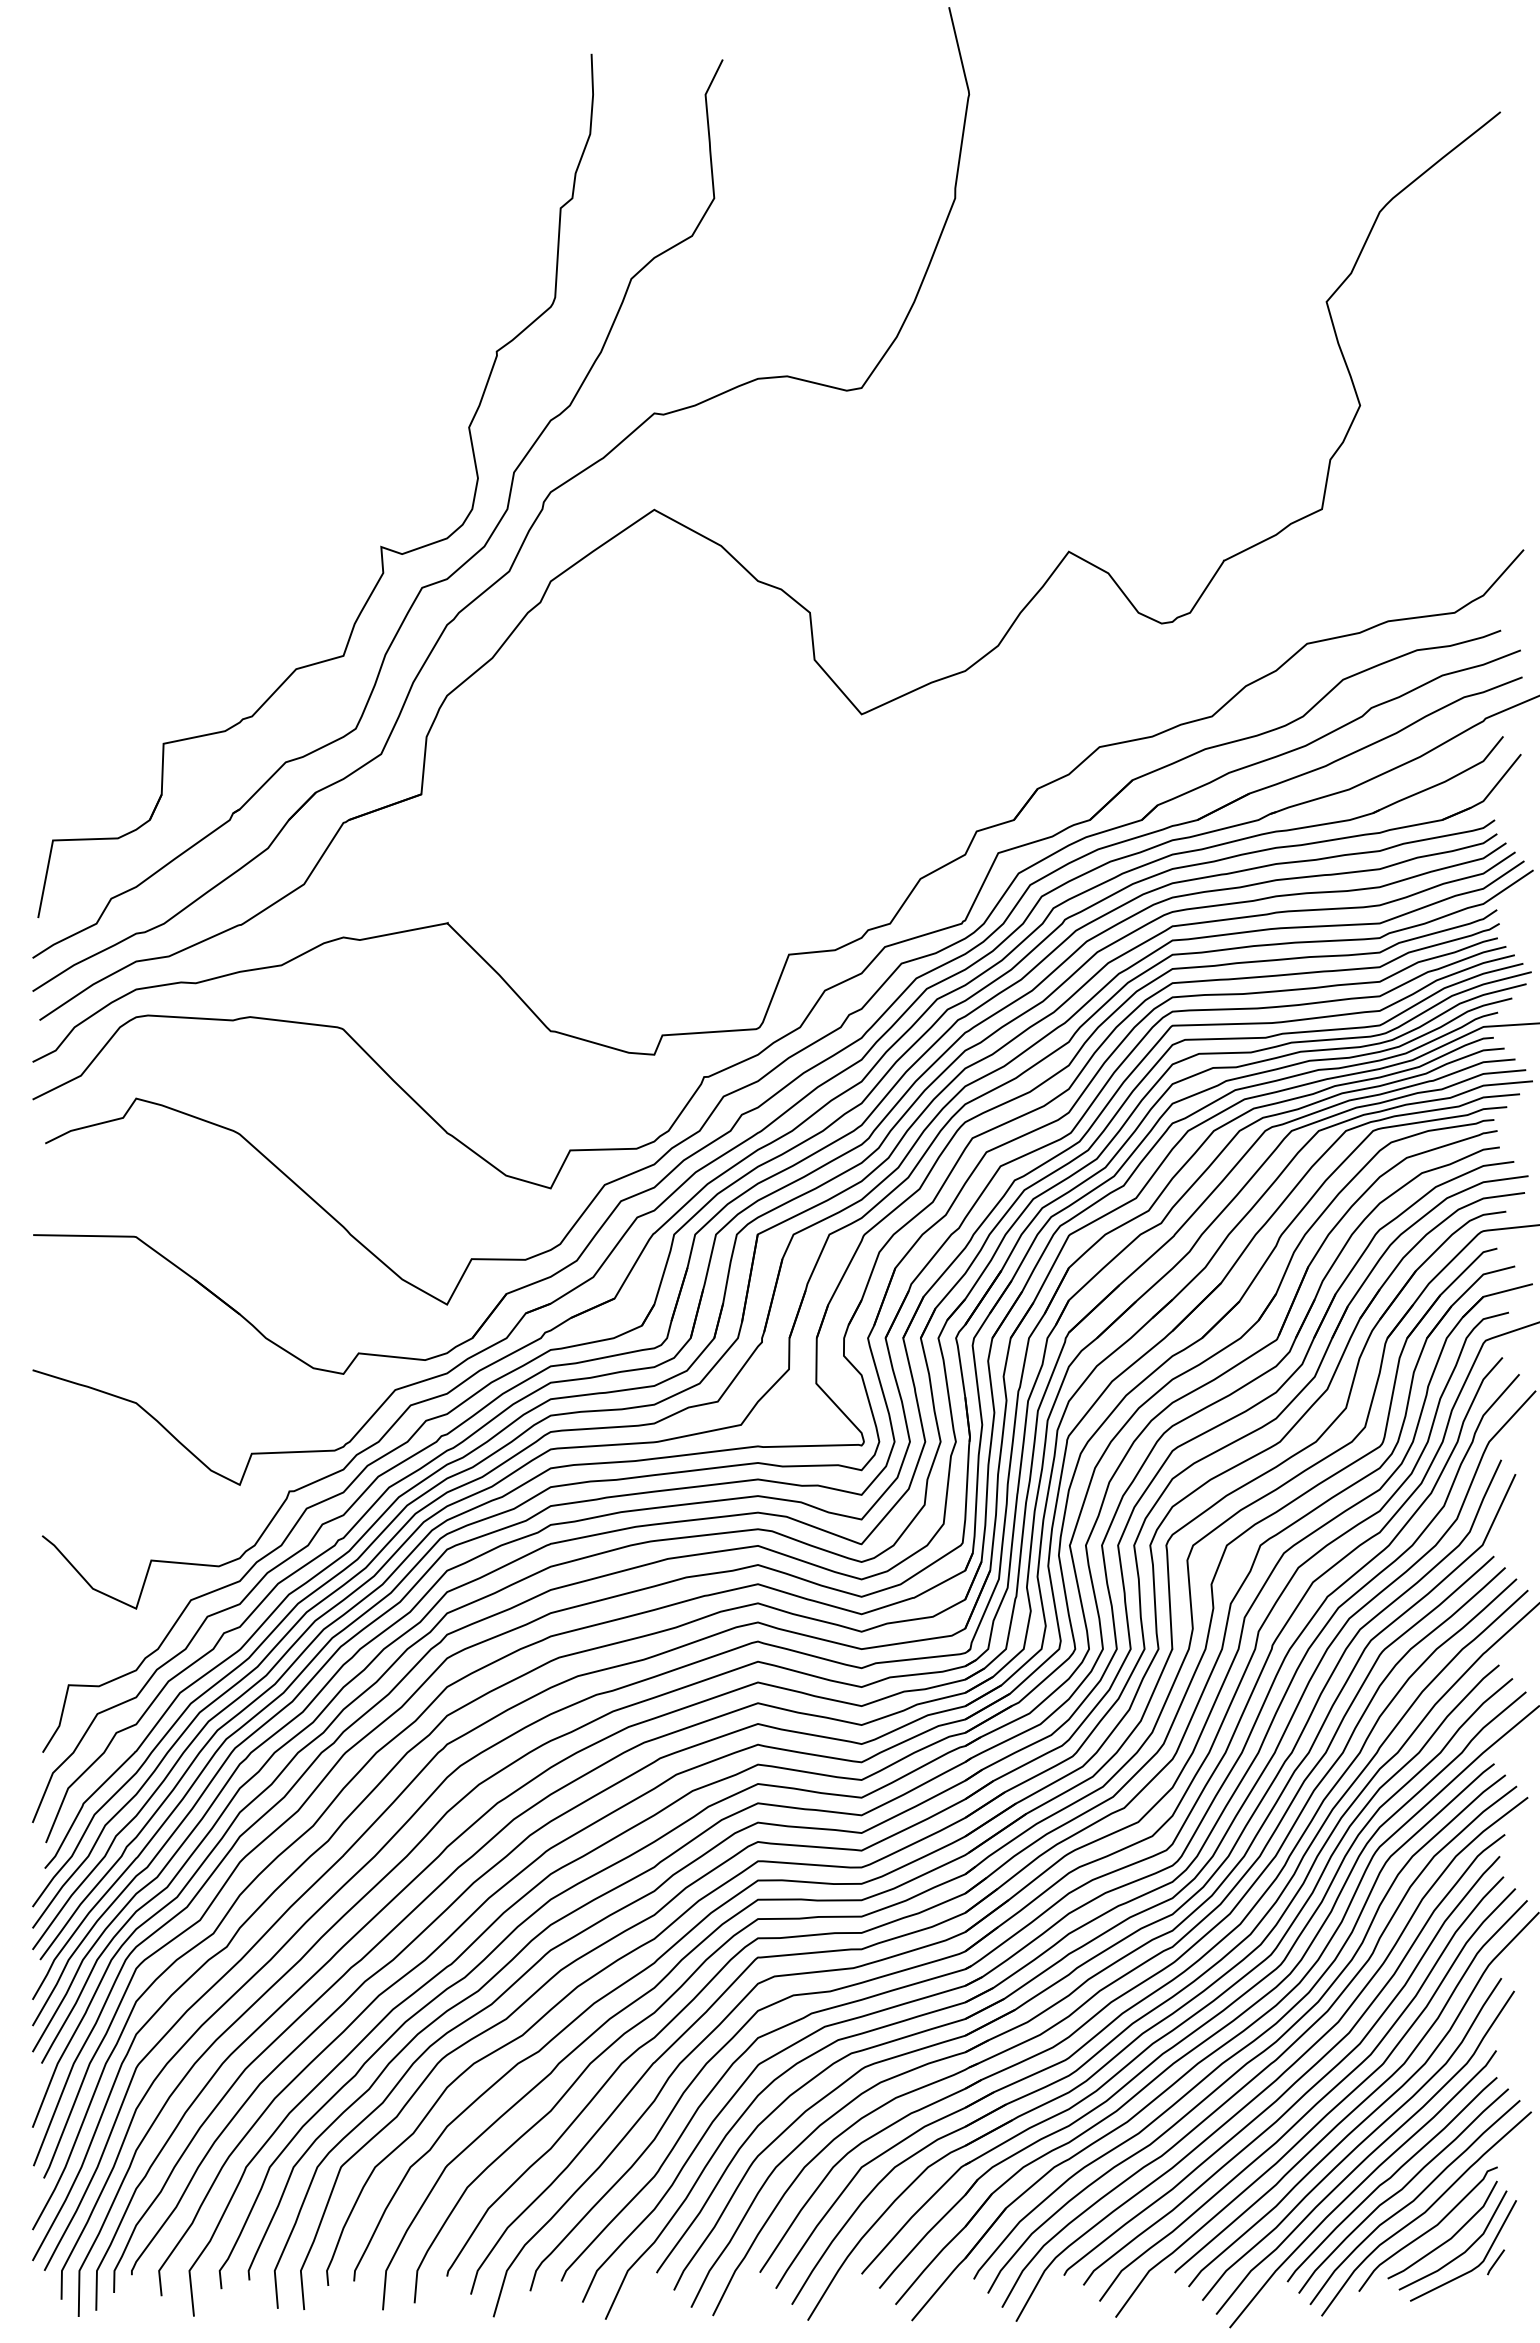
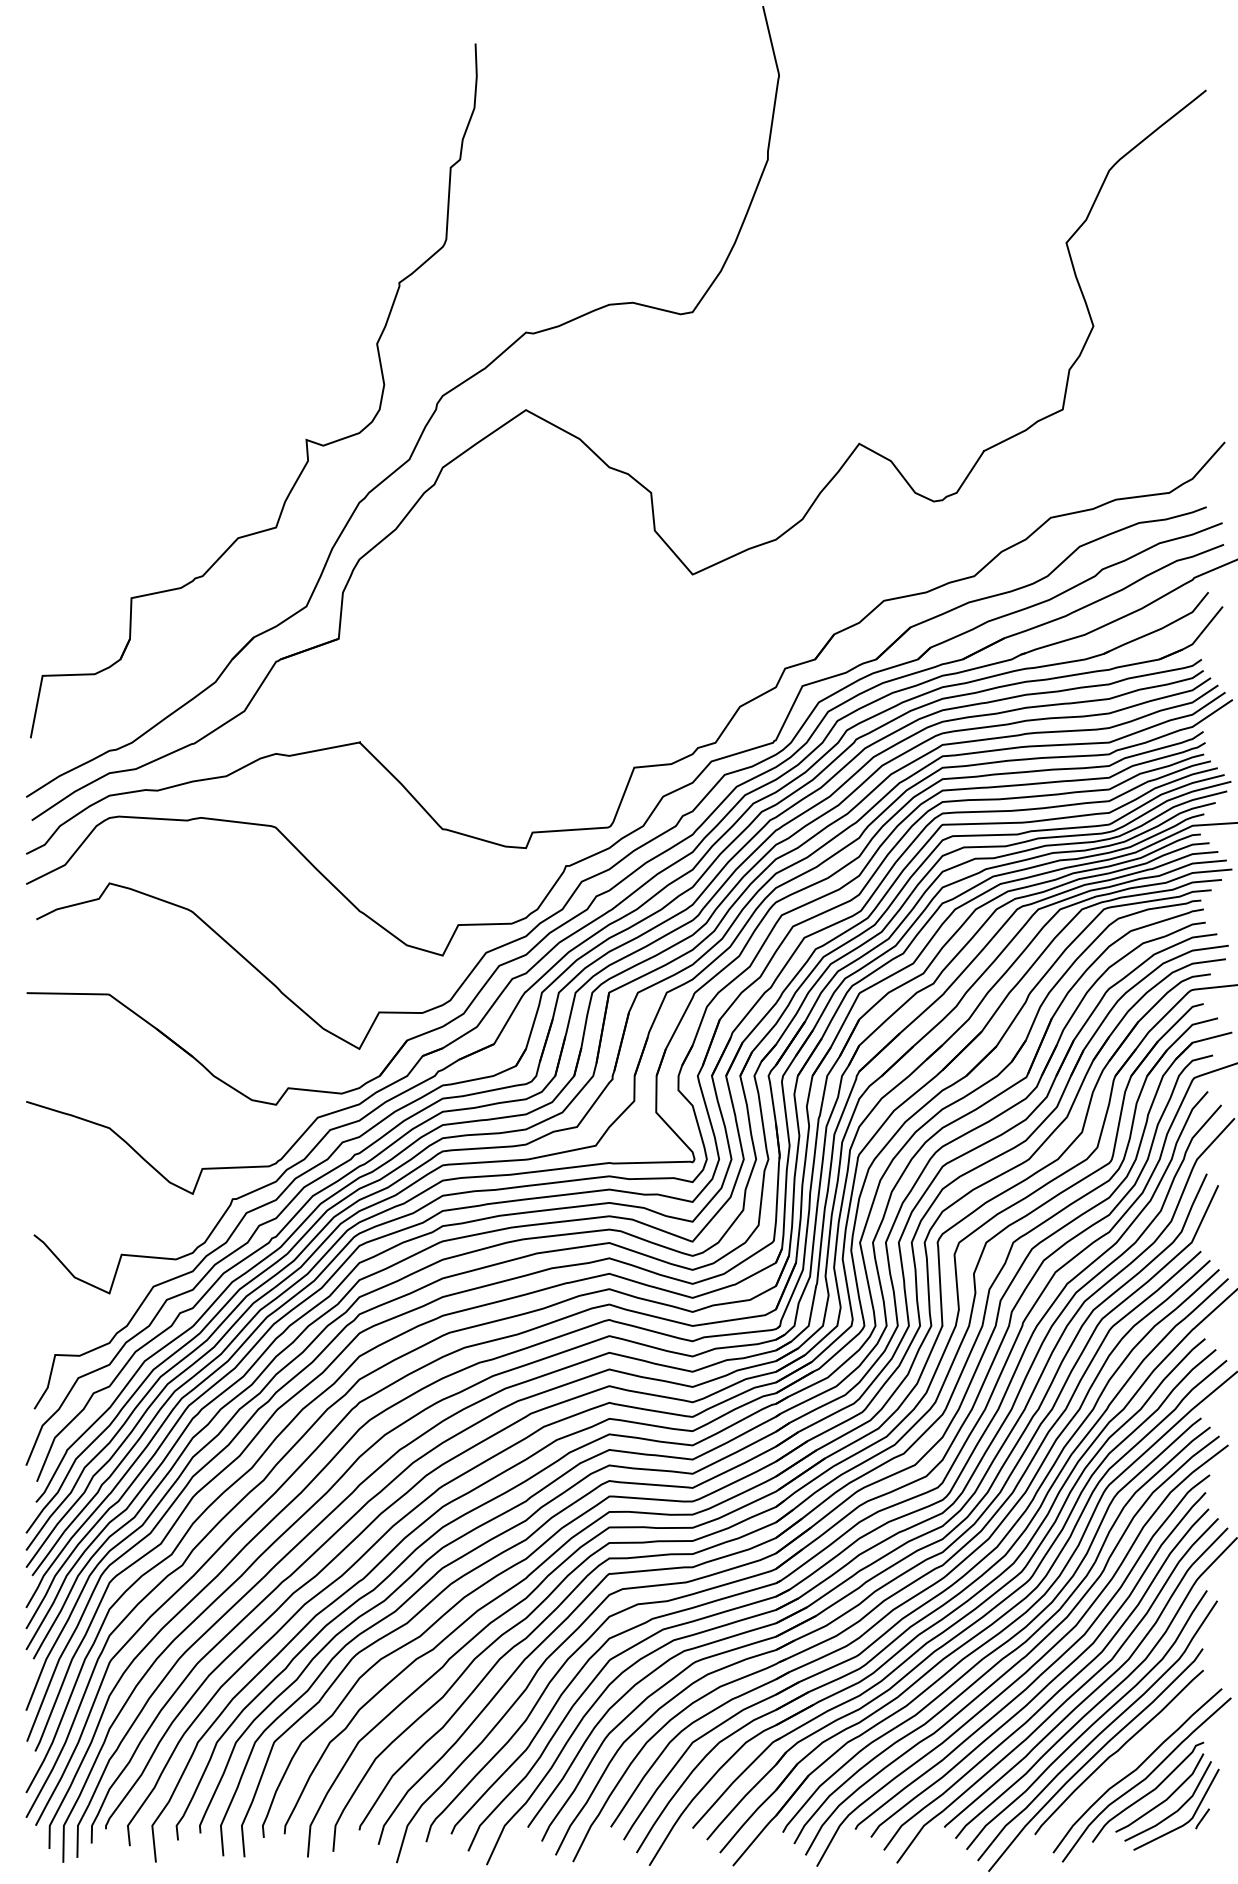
part: (422, 586) -> (339, 471), removed
curve: (1403, 2189) -> (1128, 1760), removed

